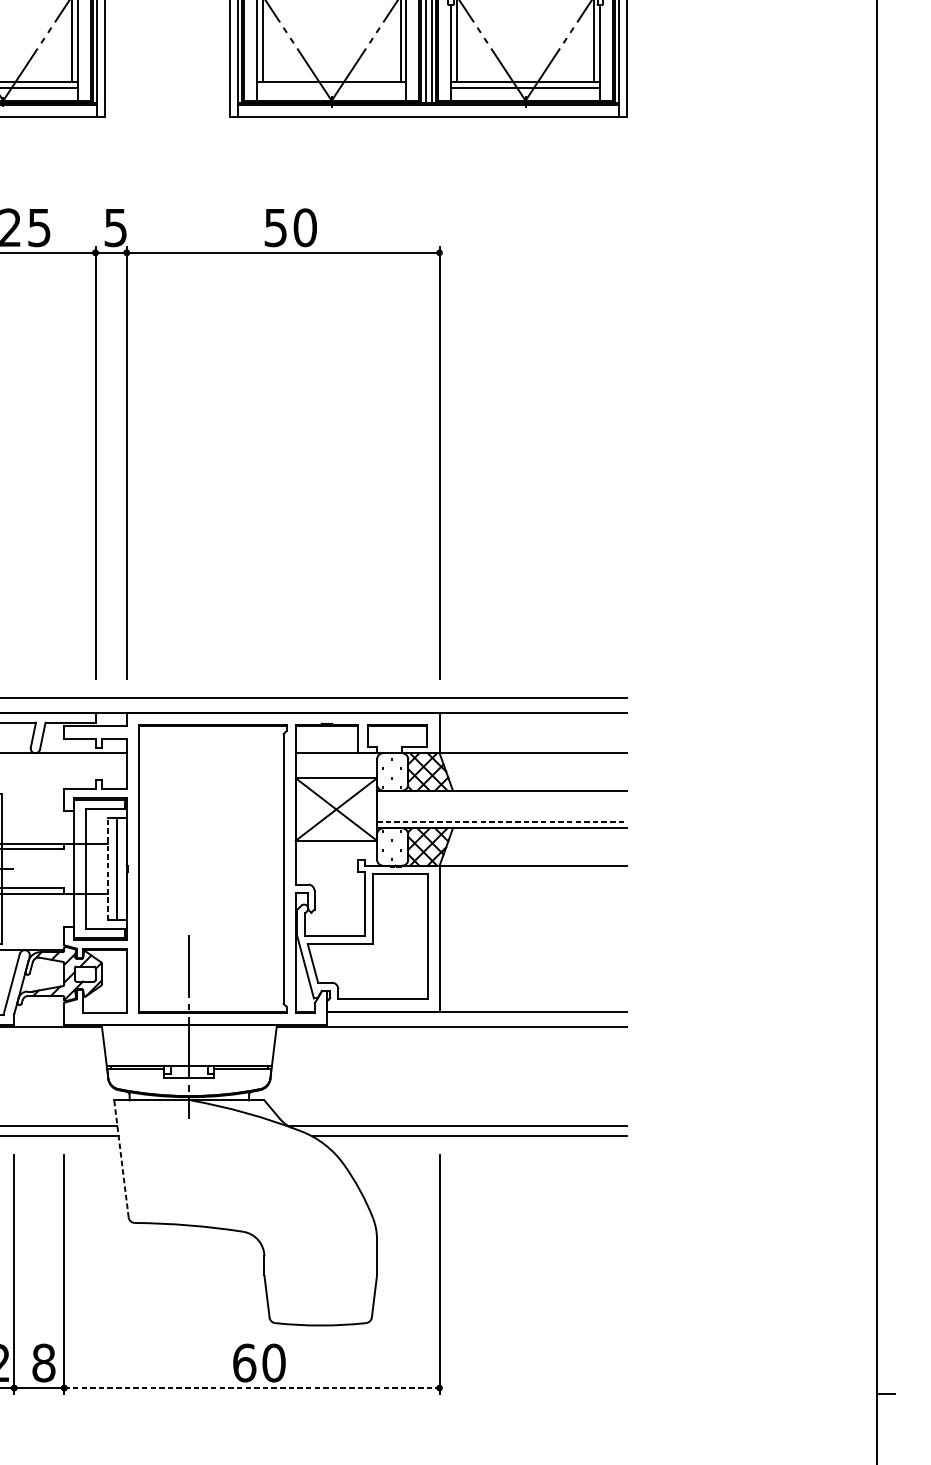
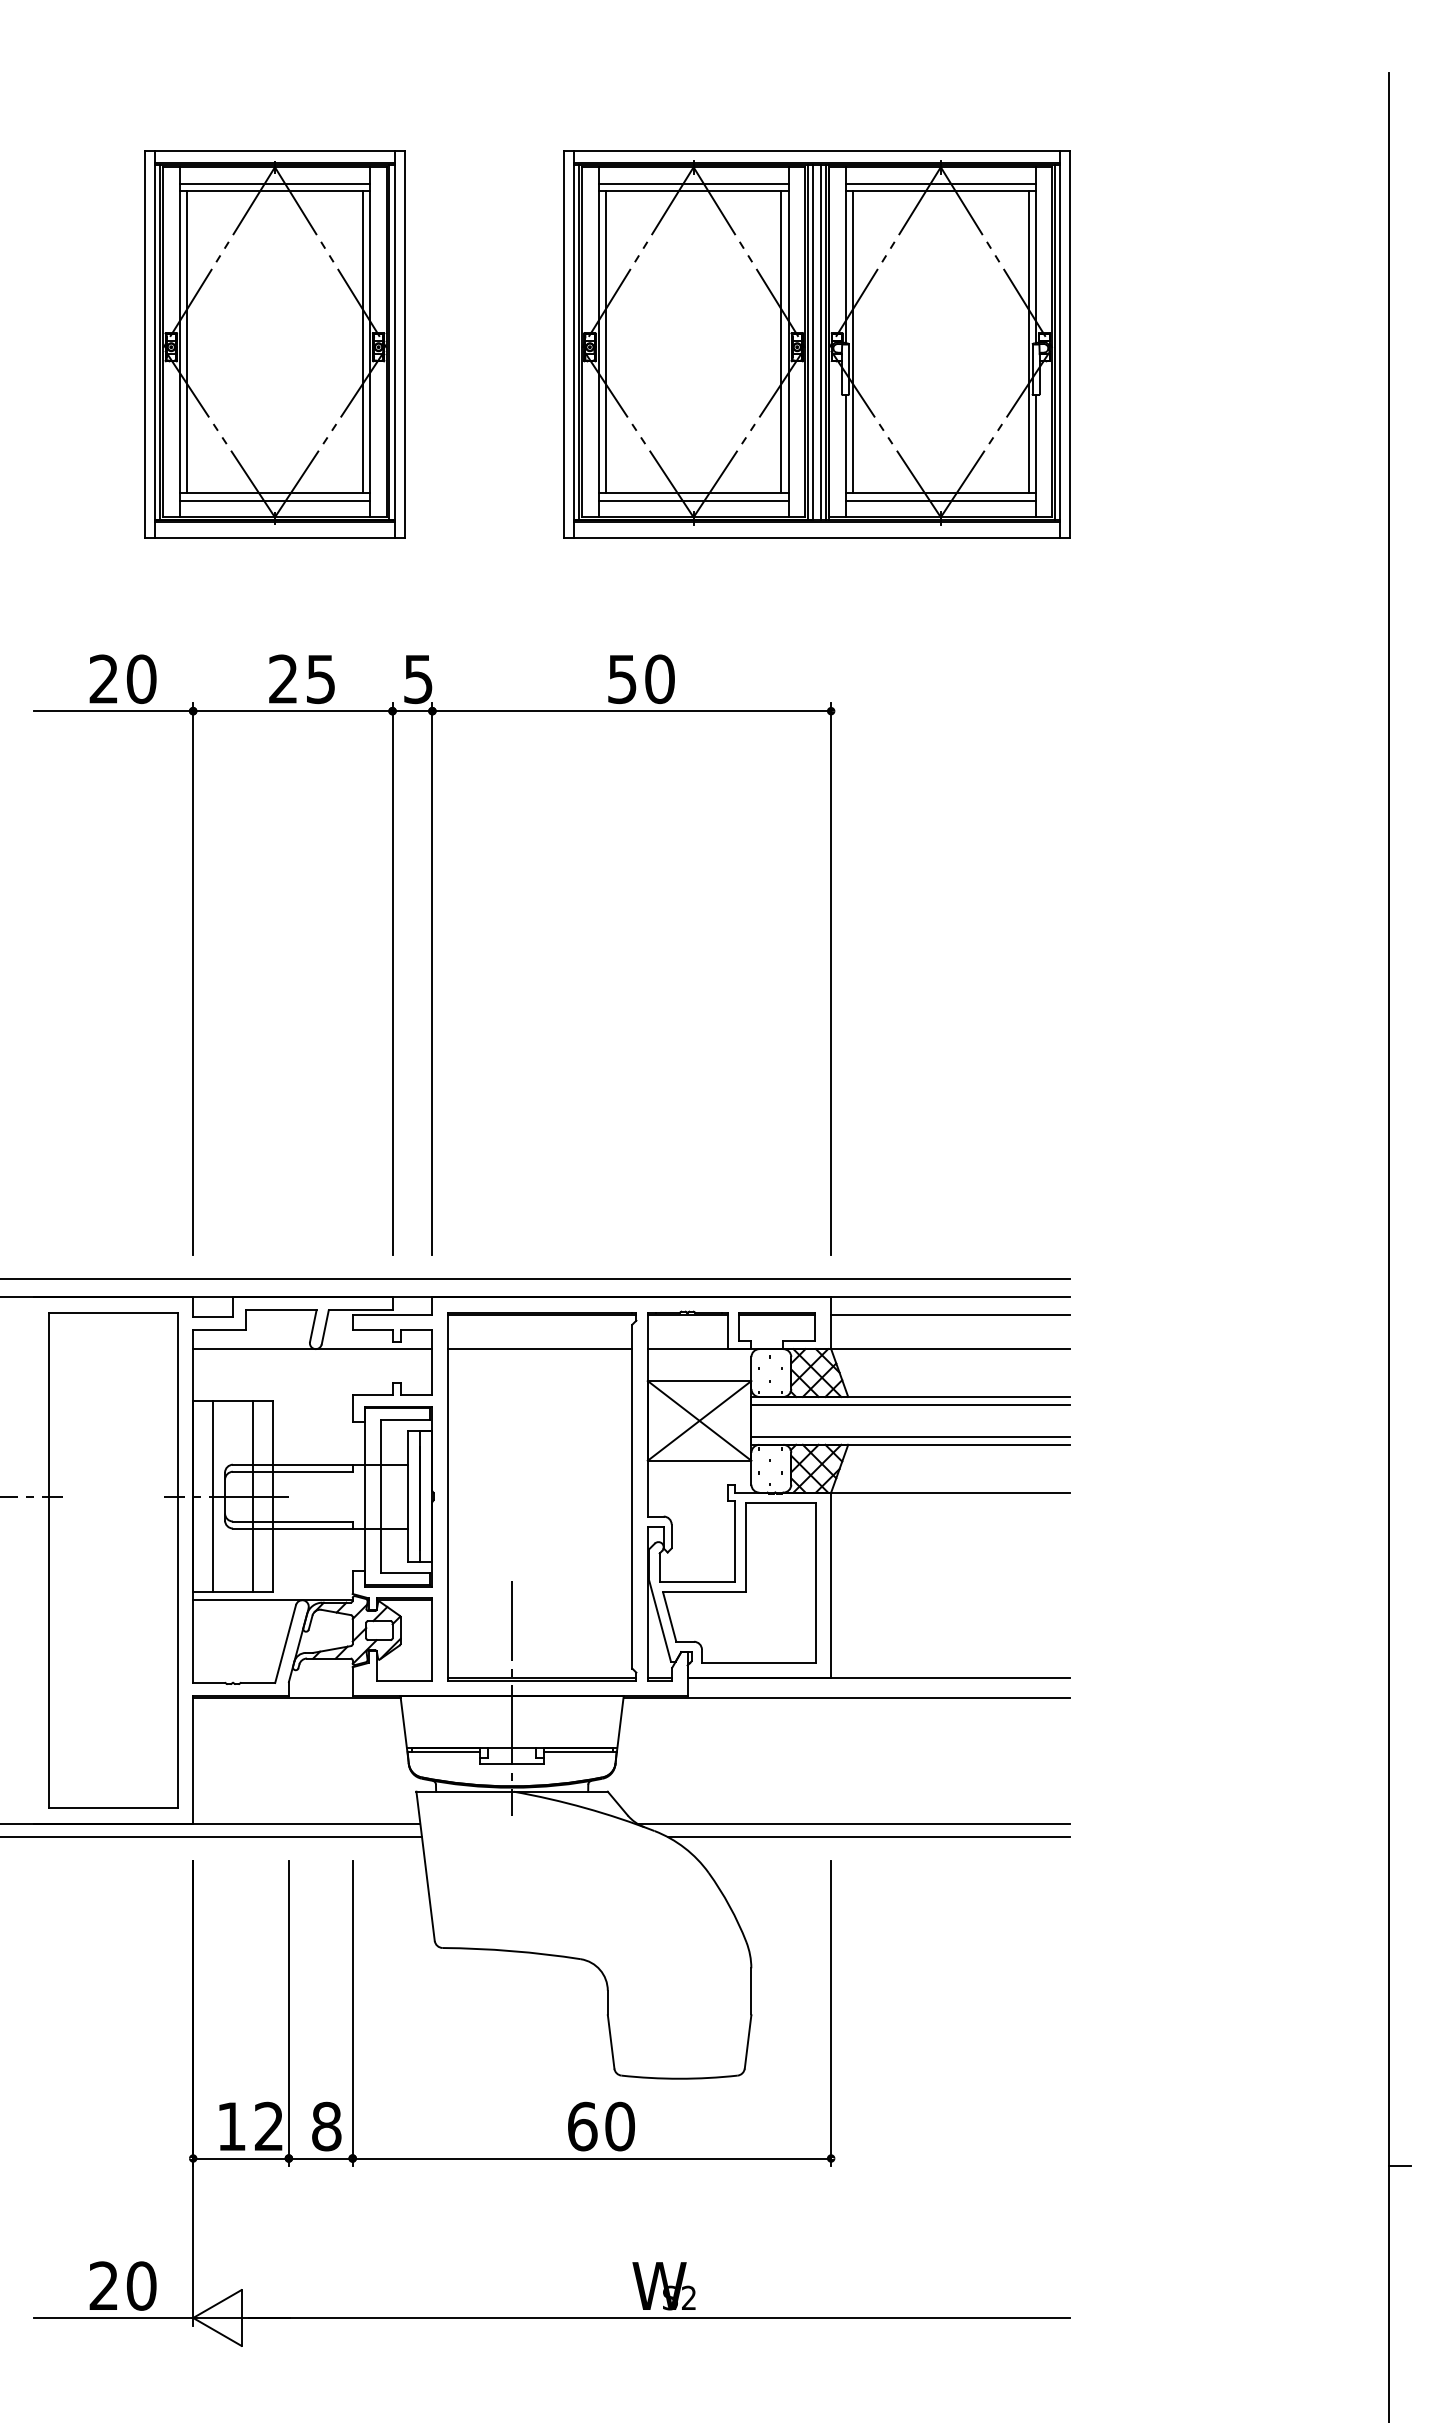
line: (331, 87) -> (693, 500), added
line: (533, 726) -> (950, 1314), added
line: (210, 753) -> (539, 1349), added
line: (501, 796) -> (910, 1404), added
line: (502, 821) -> (911, 1436), dashed -> solid
line: (108, 868) -> (408, 1496), dashed -> solid
line: (121, 1158) -> (425, 1865), dashed -> solid
line: (252, 1388) -> (592, 2158), dashed -> solid

